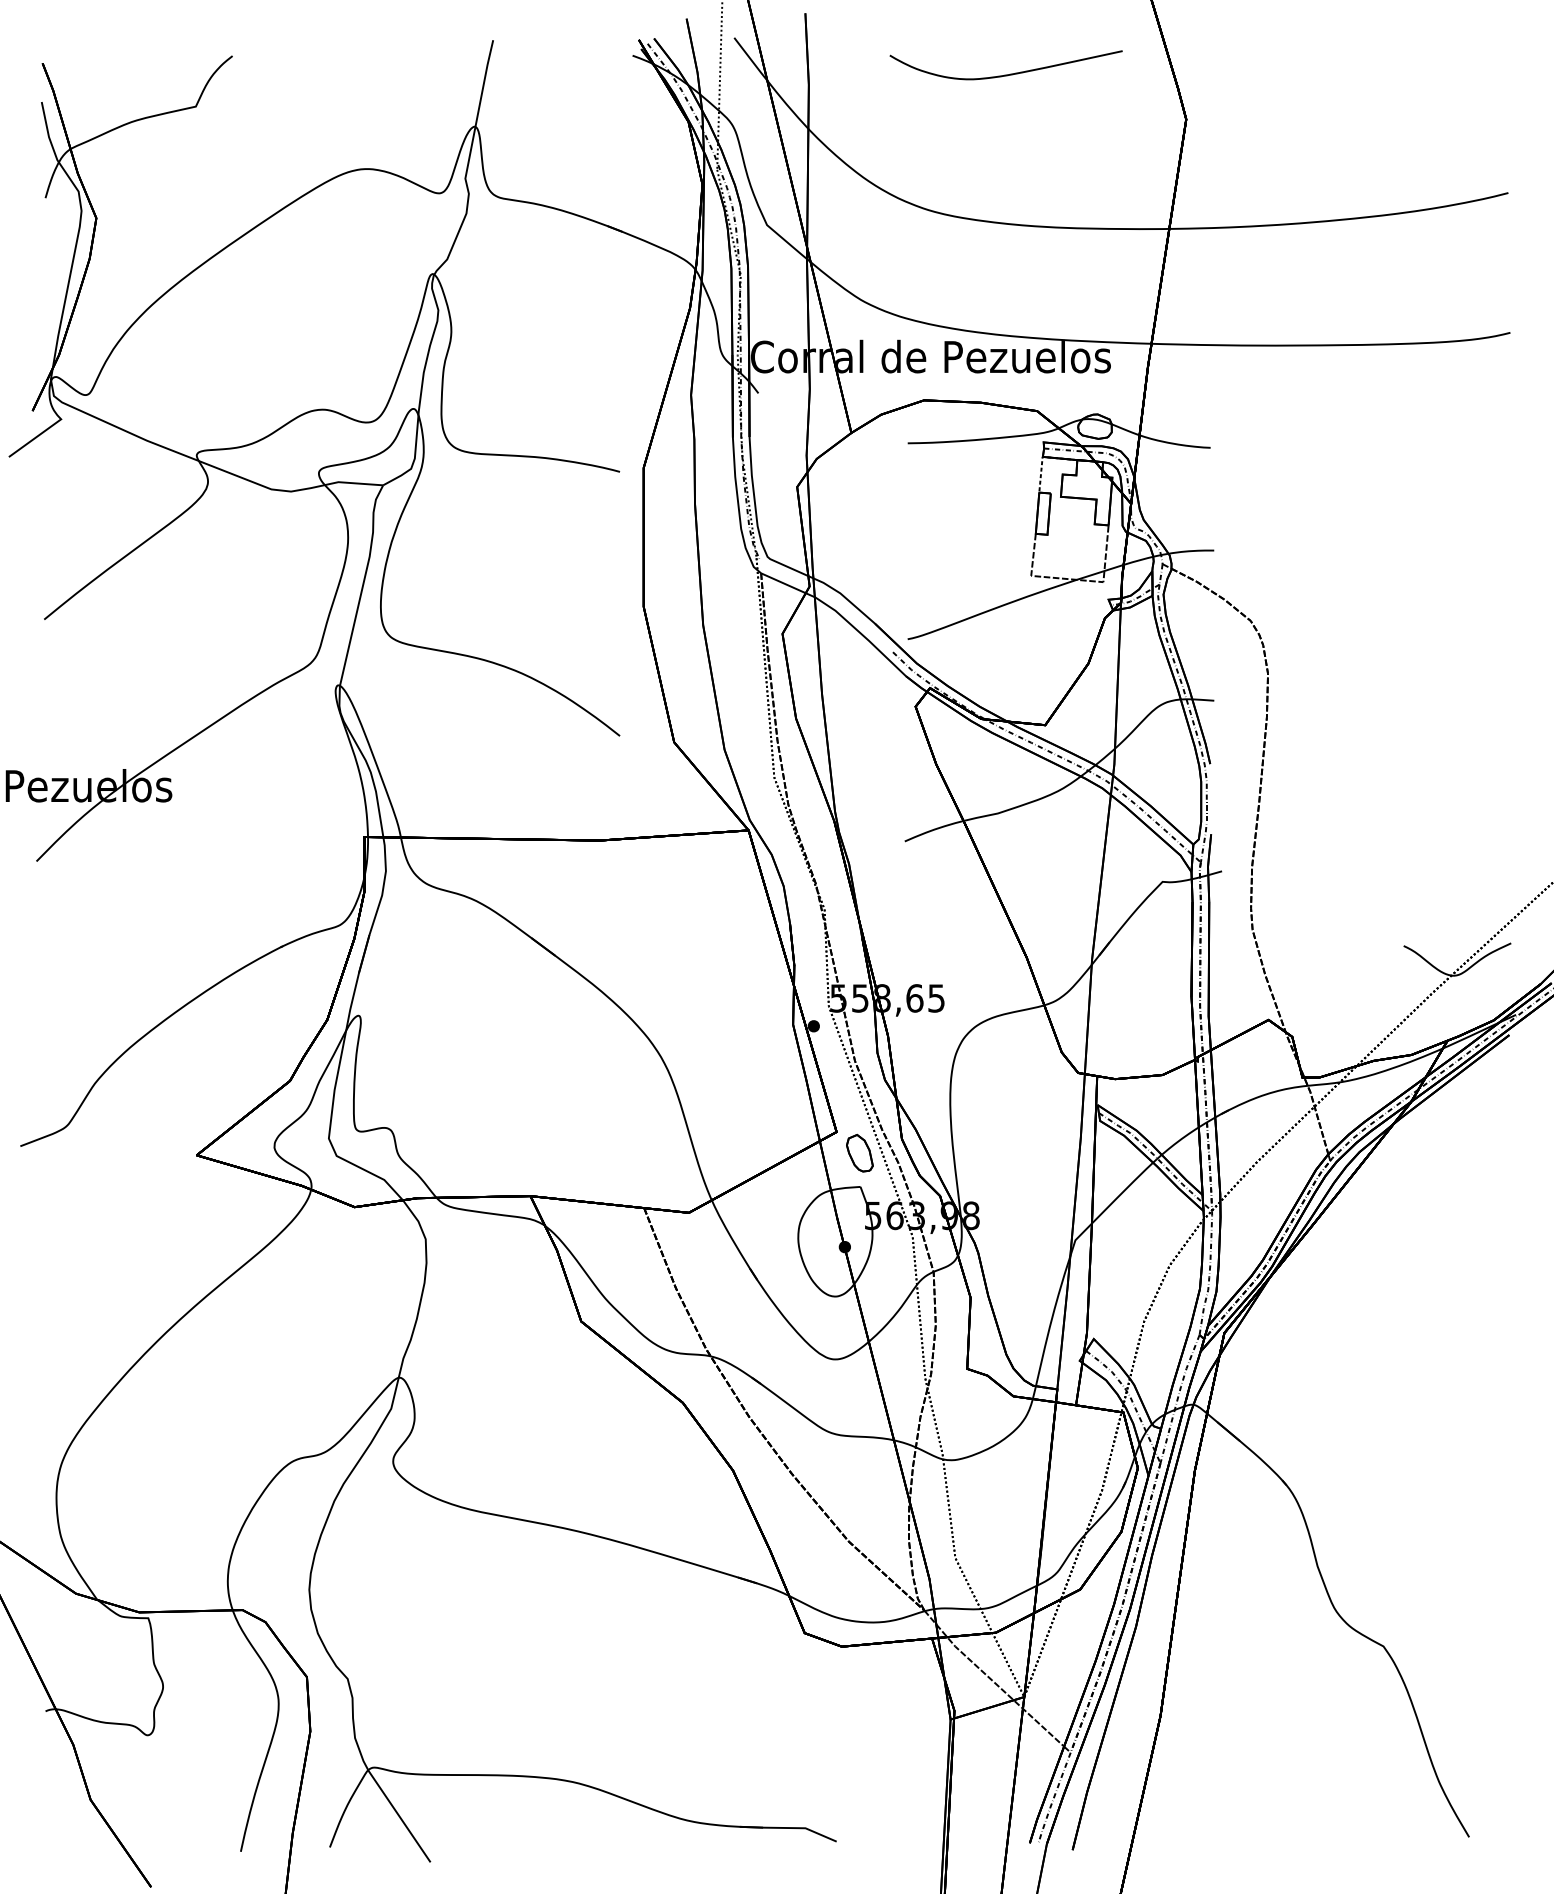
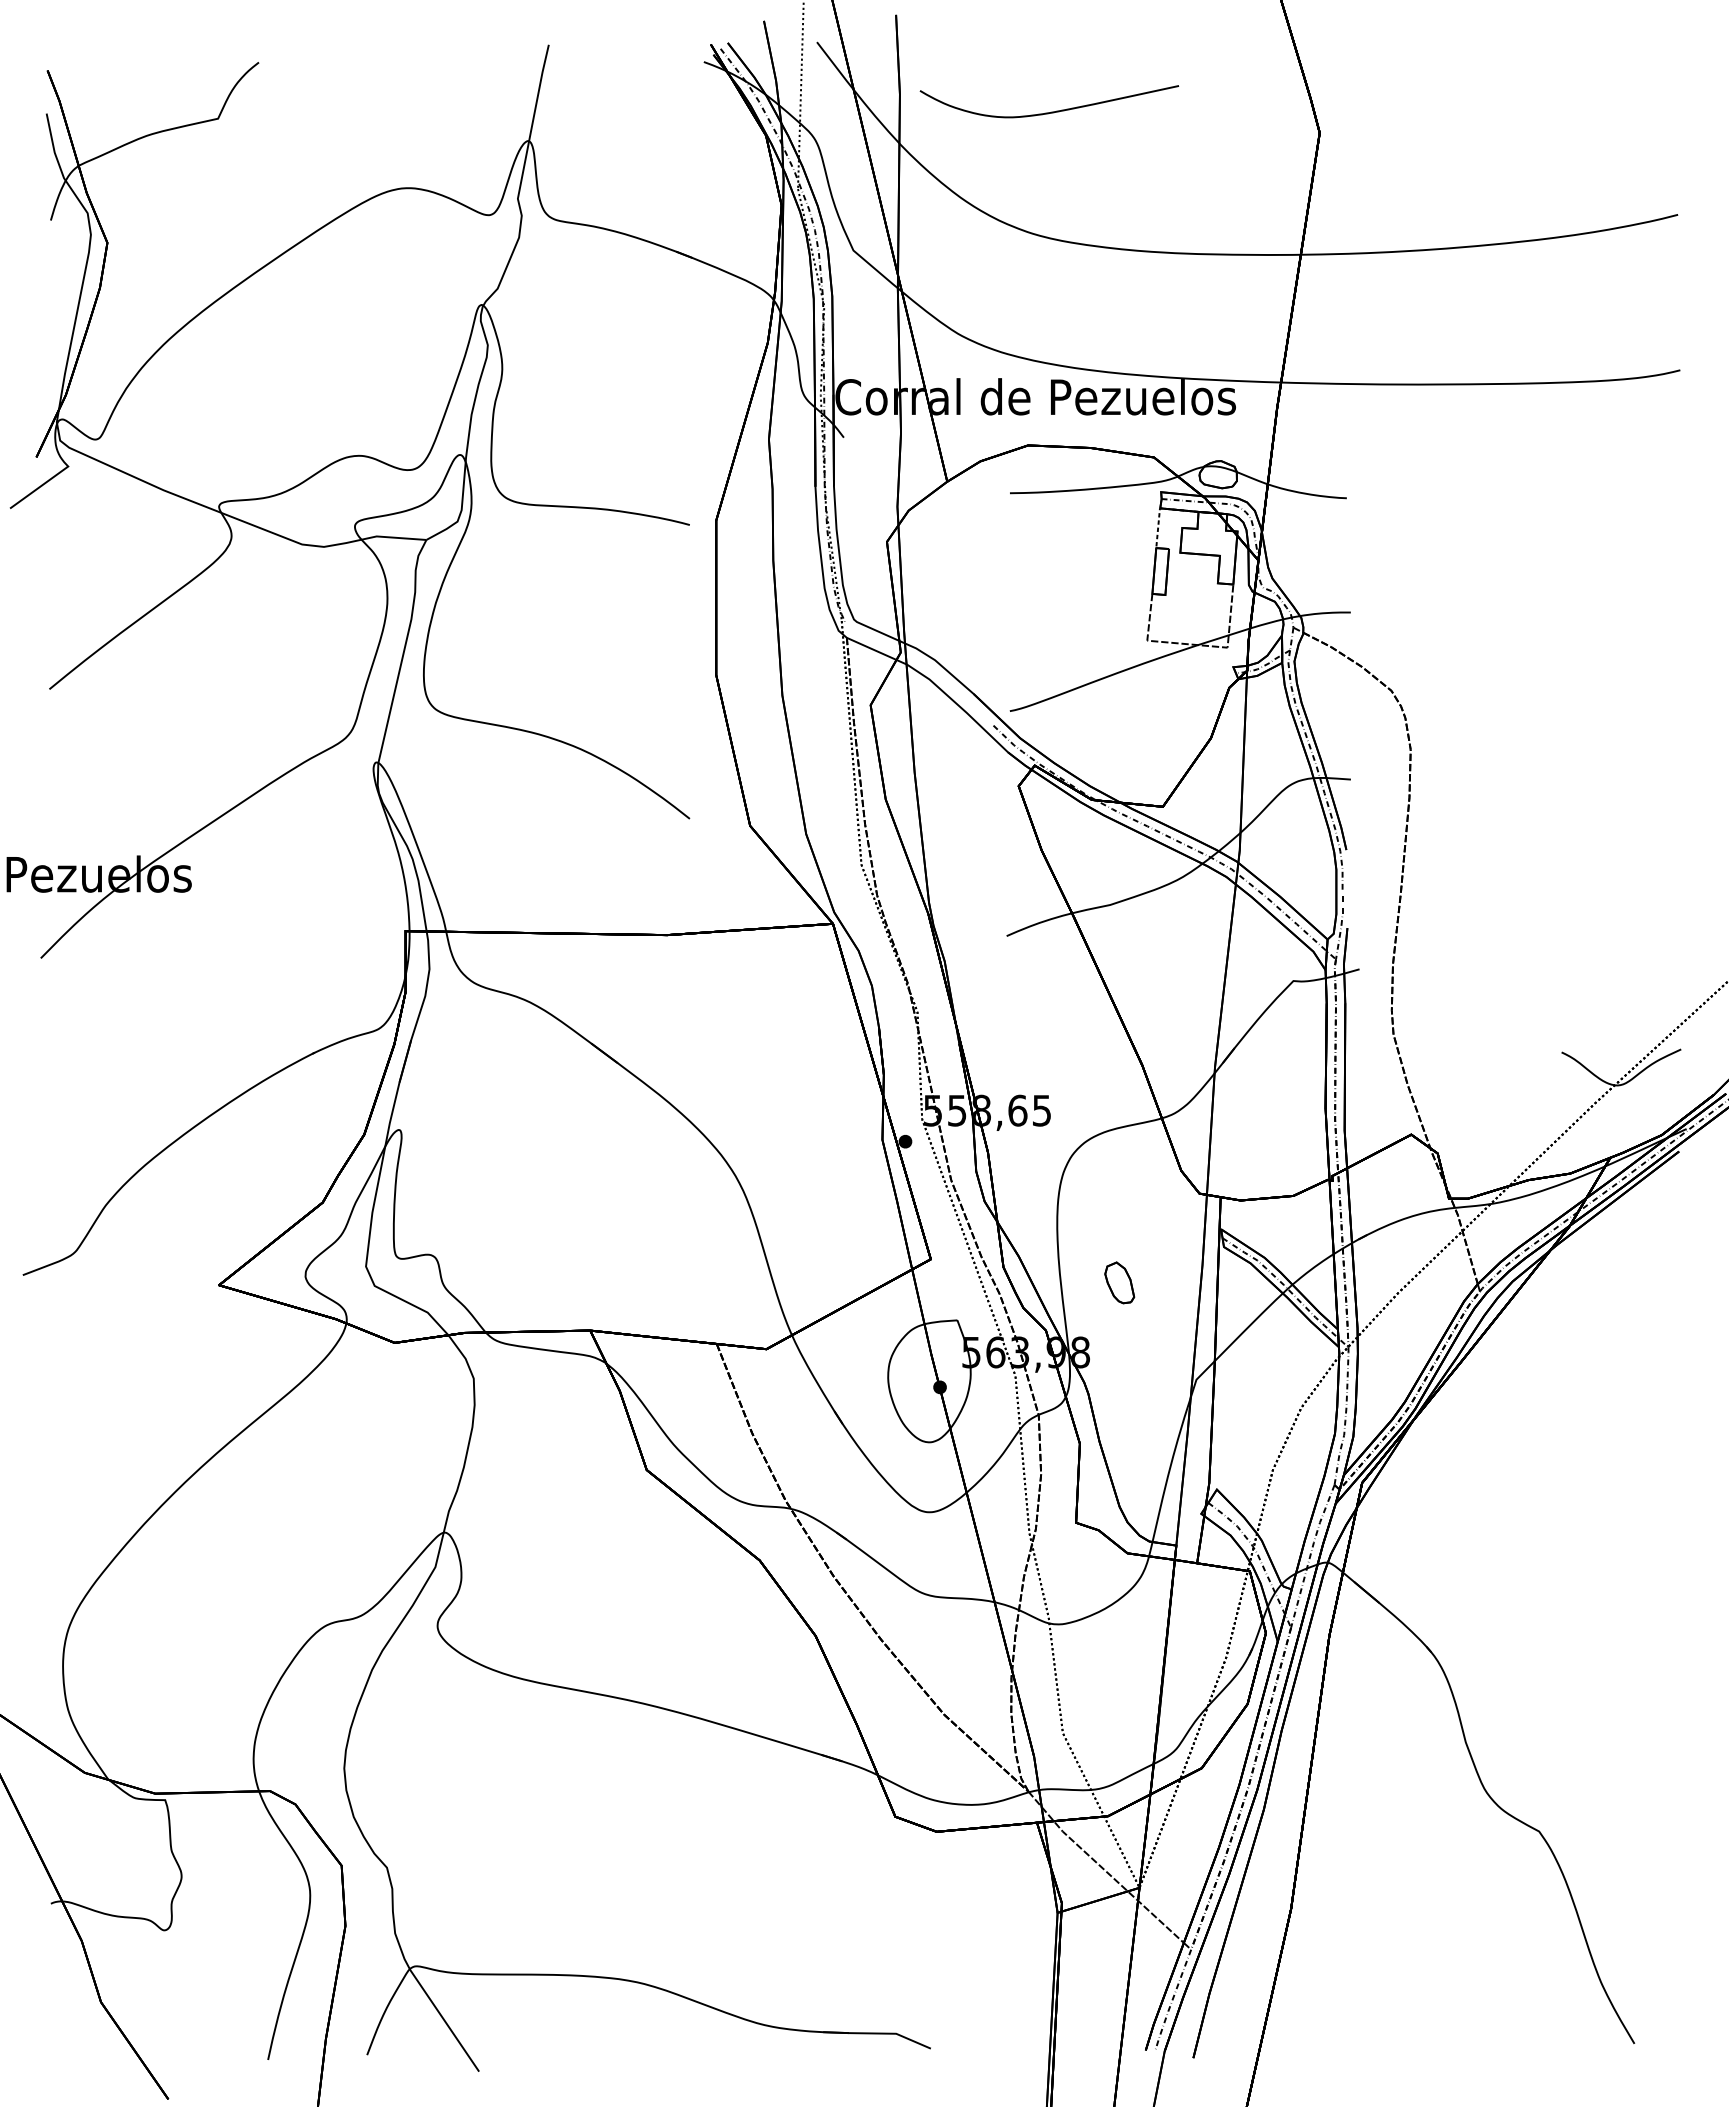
curve: (1008, 74) -> (1051, 111), moved
part: (859, 1152) -> (1119, 1282), moved

